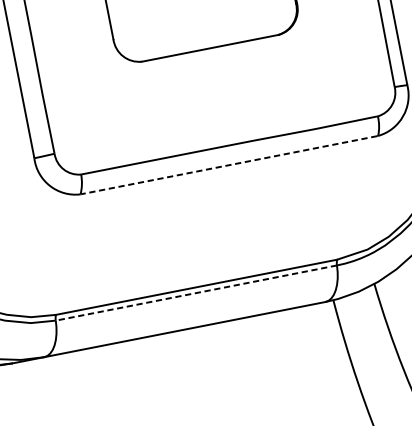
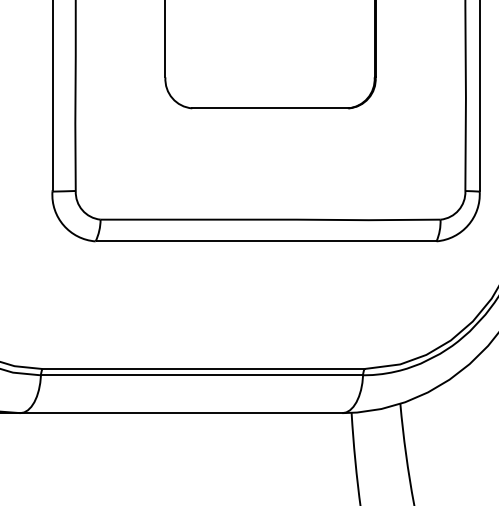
line: (228, 165) -> (265, 241), dashed -> solid
line: (195, 293) -> (201, 375), dashed -> solid

